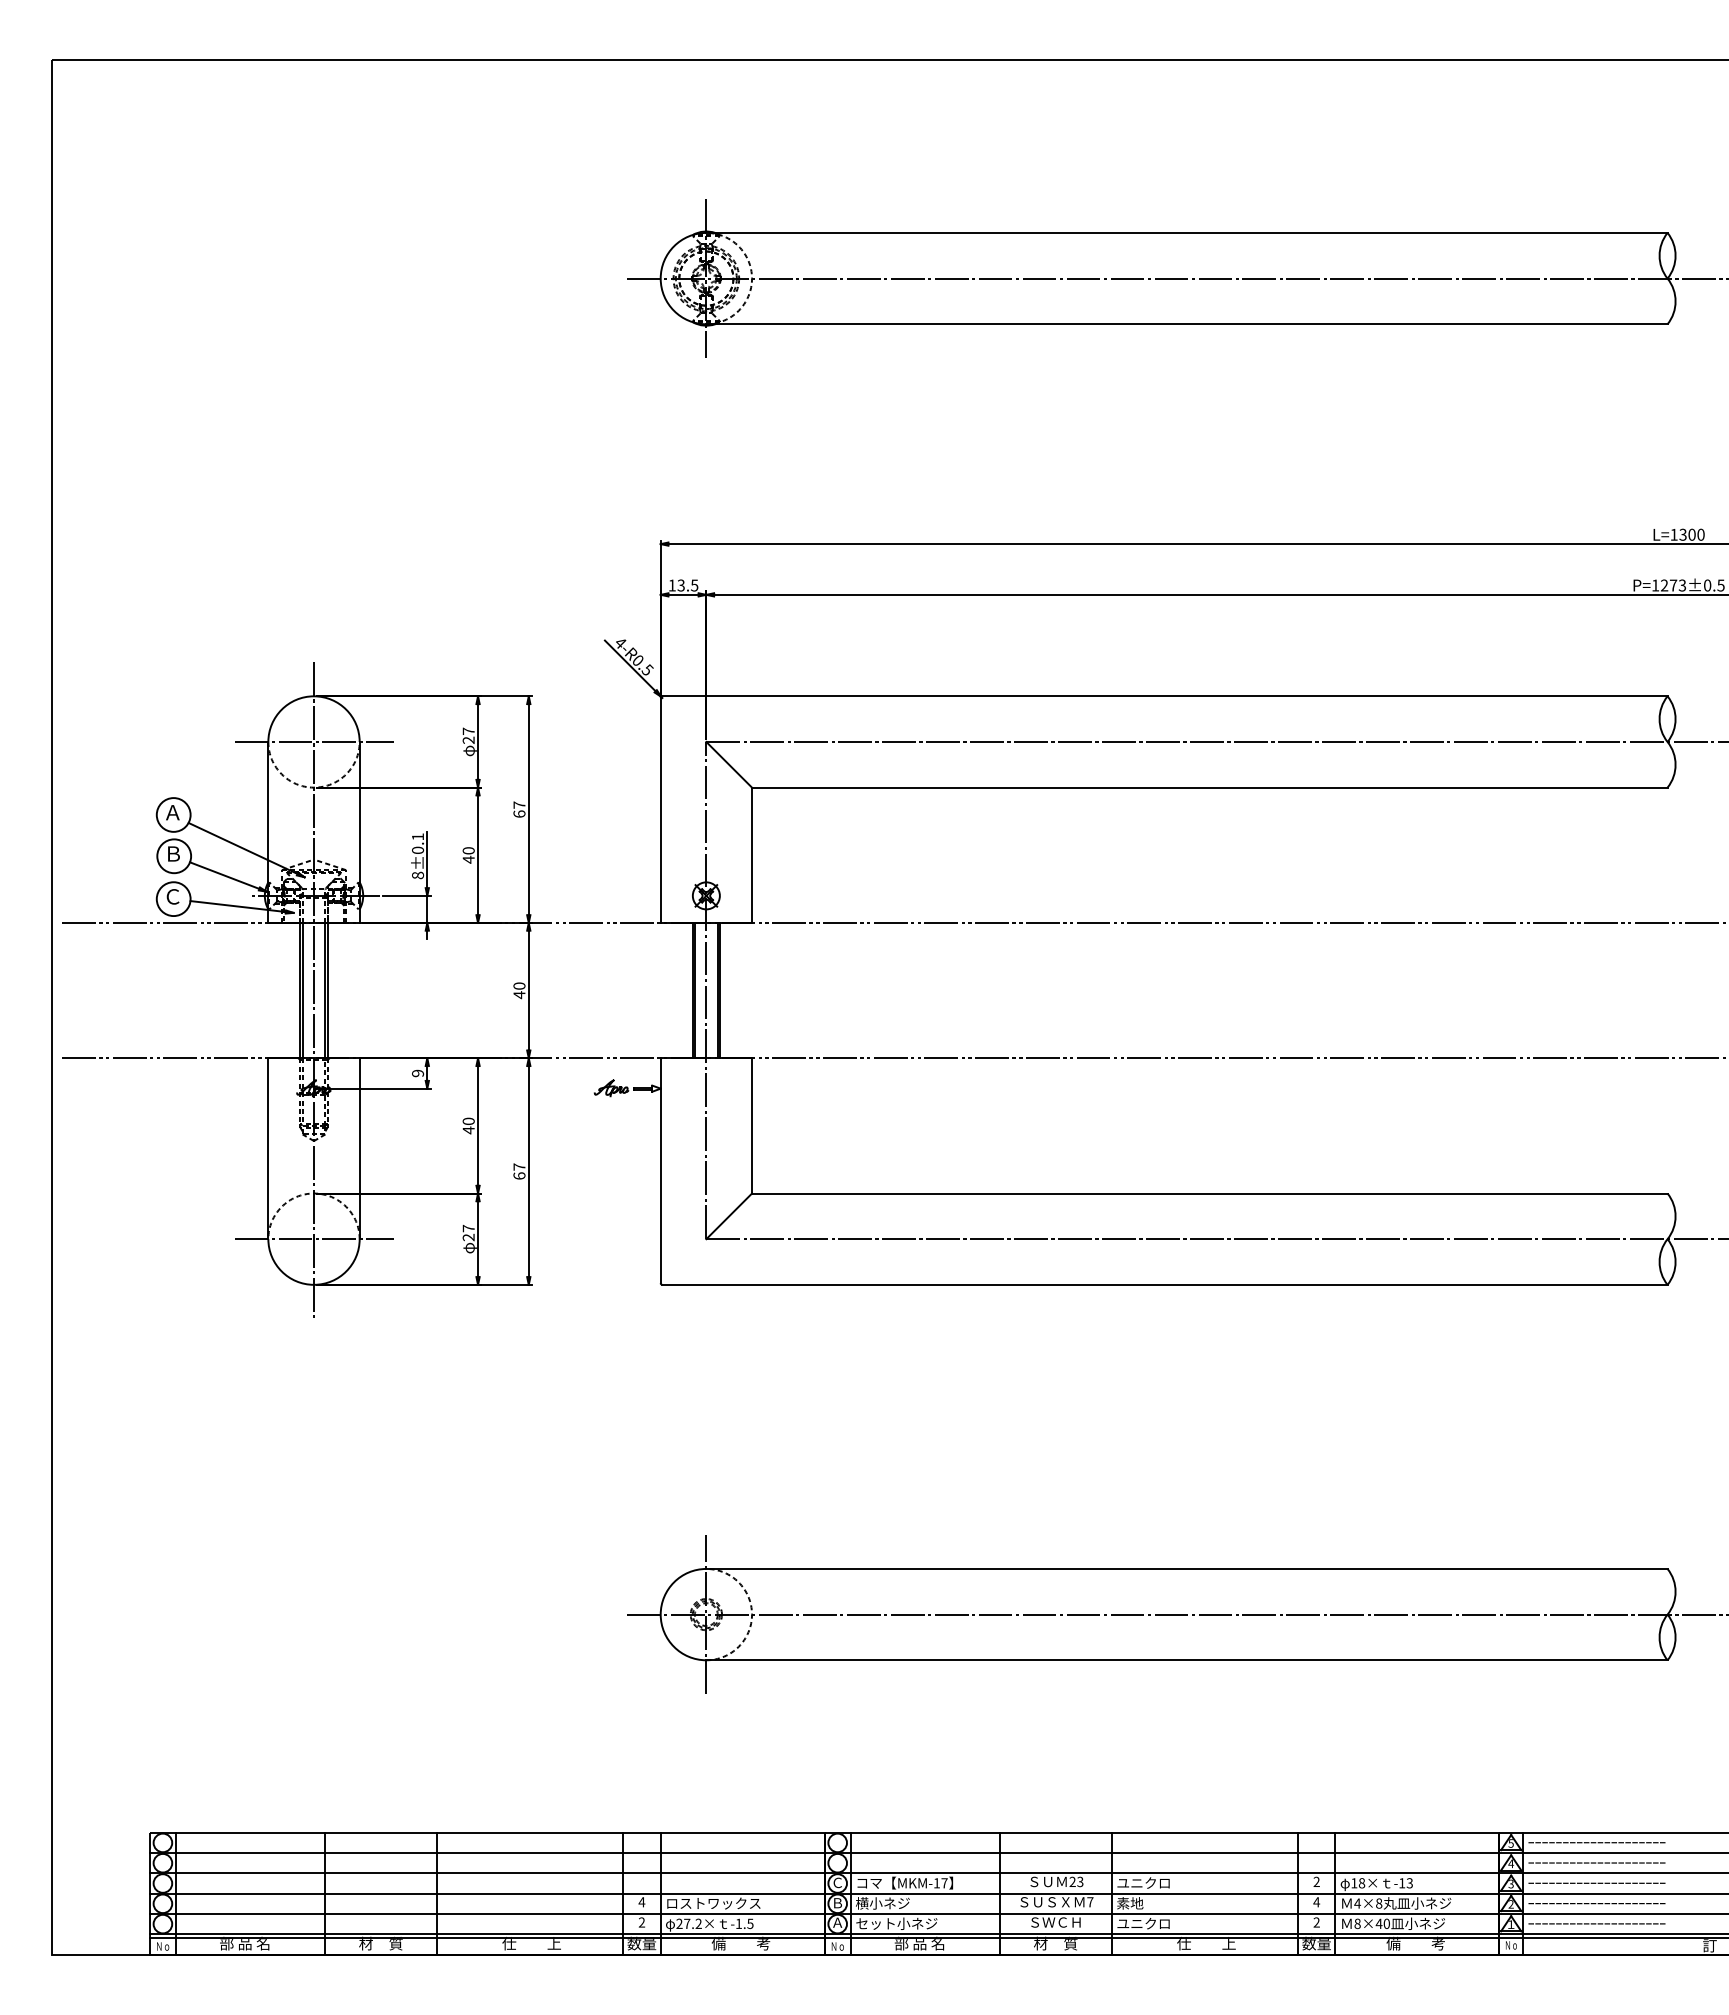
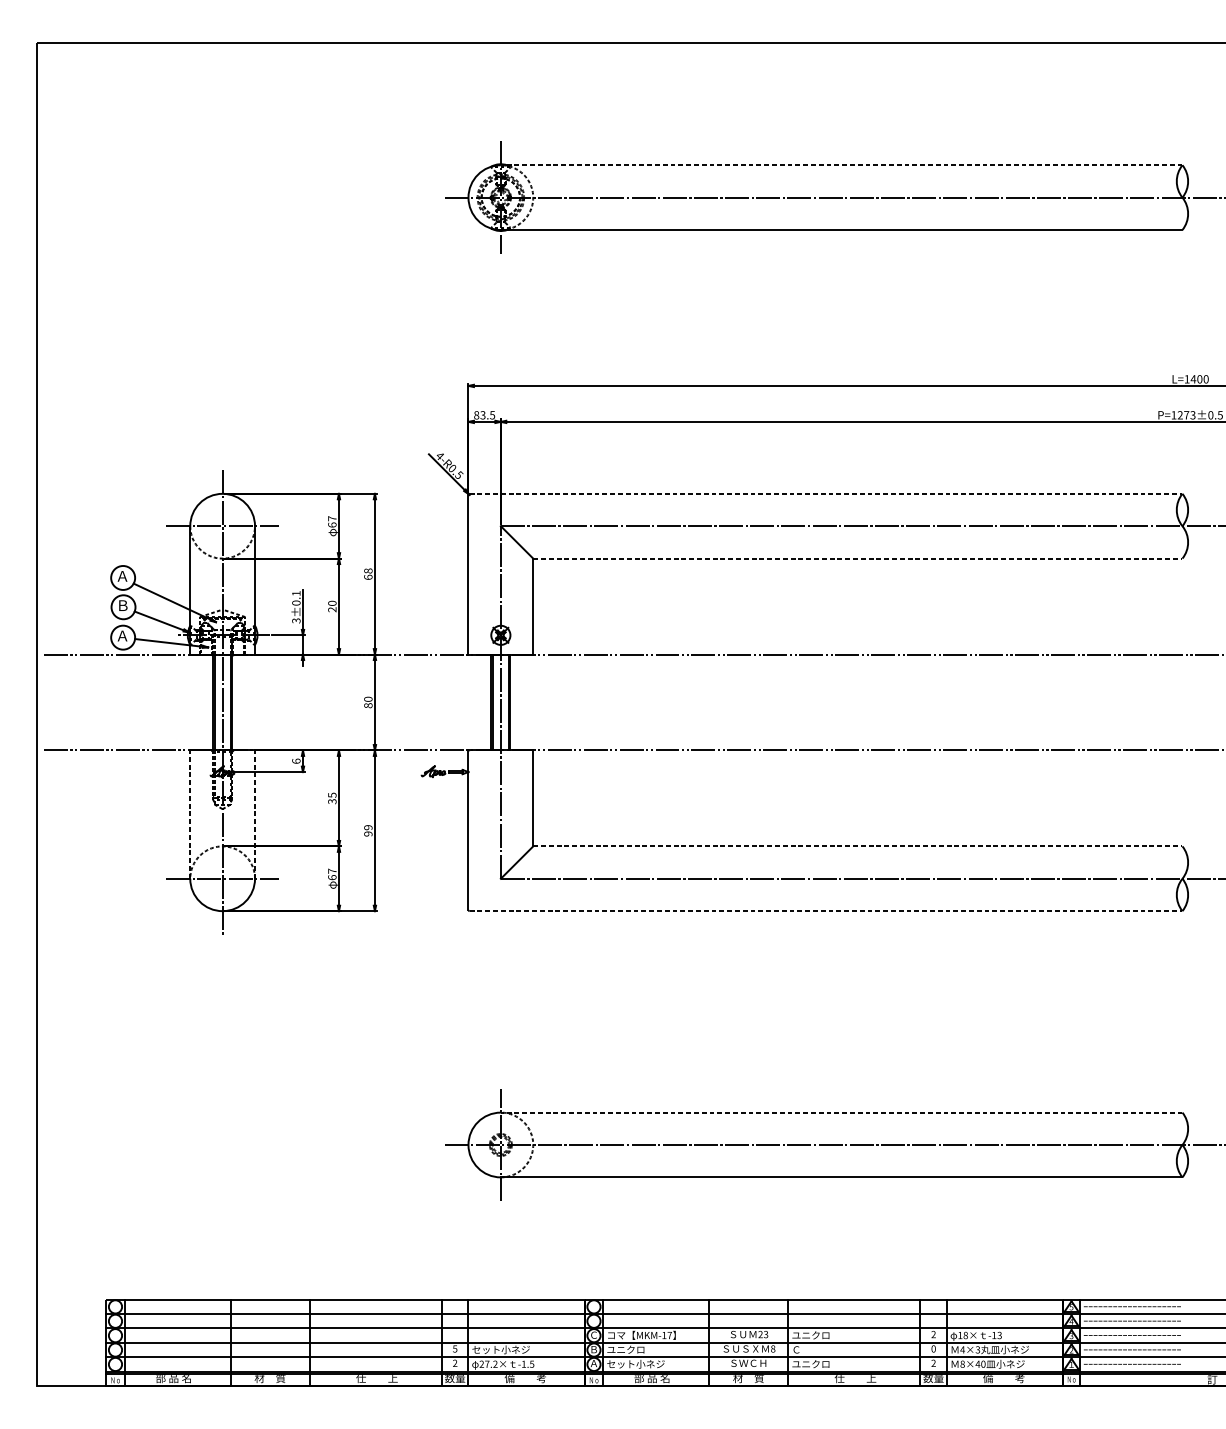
line: (1186, 232) -> (841, 164), solid -> dashed
text: (1683, 534) -> (1193, 379), L=1300 -> L=1400
text: (671, 585) -> (476, 415), 13.5 -> 83.5
line: (1164, 696) -> (825, 493), solid -> dashed
text: (468, 739) -> (332, 524), 27 -> 67
line: (1209, 787) -> (857, 558), solid -> dashed
text: (519, 804) -> (368, 570), 67 -> 68
text: (468, 859) -> (332, 609), 40 -> 20
text: (417, 875) -> (296, 620), 8±0.1 -> 3±0.1
text: (172, 896) -> (122, 635), Ｃ -> Ａ
text: (519, 995) -> (368, 705), 40 -> 80
text: (418, 1073) -> (296, 761), 9 -> 6
text: (468, 1125) -> (332, 798), 40 -> 35
line: (268, 1148) -> (190, 814), solid -> dashed
line: (359, 1148) -> (254, 814), solid -> dashed
text: (519, 1171) -> (368, 830), 67 -> 99
line: (1209, 1193) -> (857, 846), solid -> dashed
text: (468, 1237) -> (332, 877), 27 -> 67
line: (1164, 1284) -> (825, 910), solid -> dashed
line: (1186, 1568) -> (841, 1112), solid -> dashed
text: (641, 1902) -> (454, 1349), 4 -> 5
text: (1090, 1902) -> (773, 1349), 7 -> 8
text: (1316, 1902) -> (933, 1349), 4 -> 0
text: (713, 1903) -> (505, 1349), ロストワックス -> セット小ネジ
text: (882, 1903) -> (625, 1349), 横小ネジ -> ユニクロ
text: (1130, 1903) -> (801, 1349), 素地 -> Ｃ
text: (1379, 1903) -> (978, 1349), 4×8 -> 4×3

